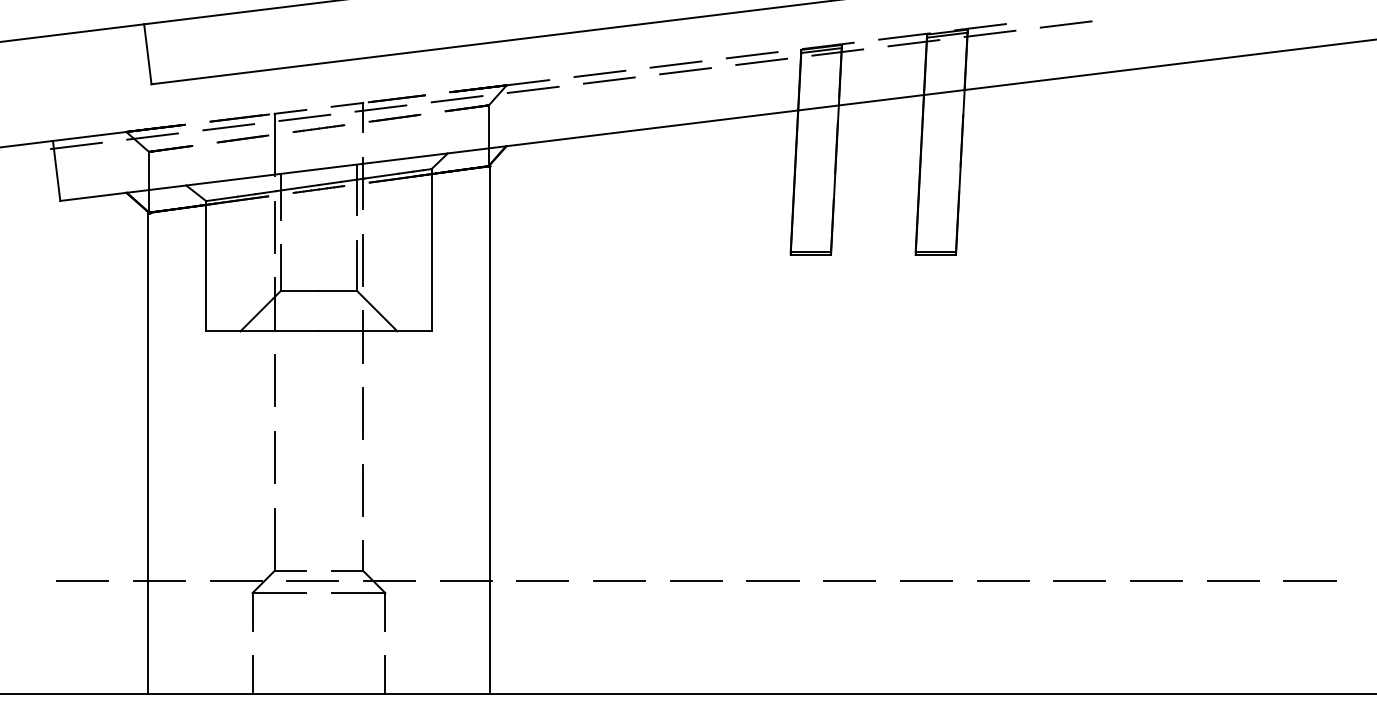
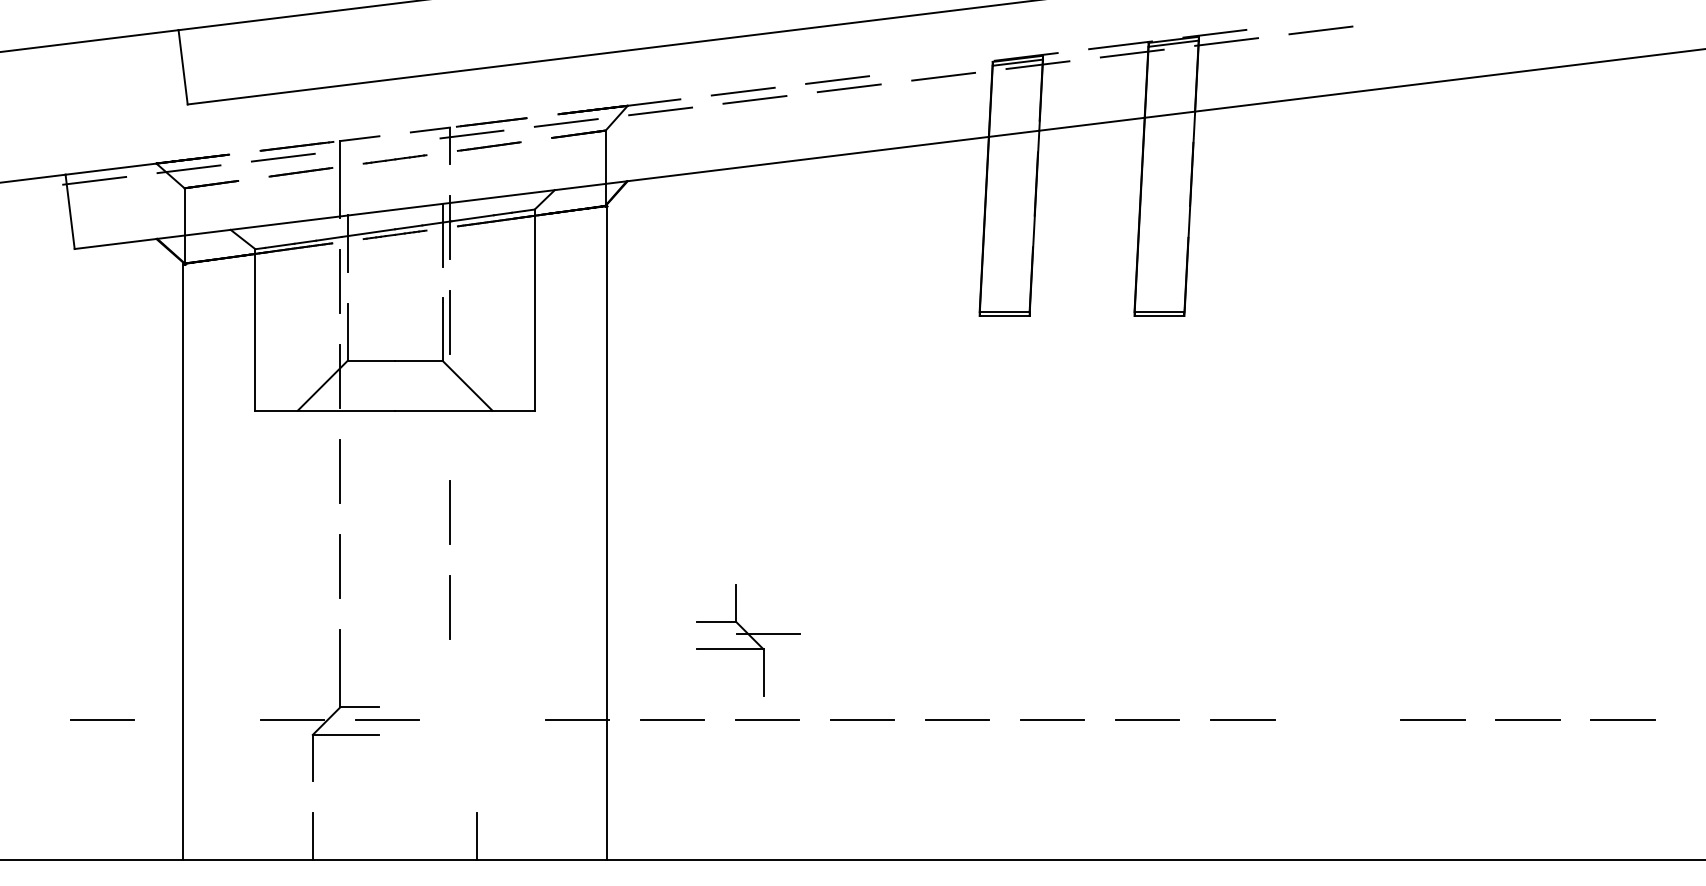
line: (751, 55) -> (931, 68), removed
line: (304, 117) -> (377, 145), removed
line: (363, 336) -> (450, 416), removed
line: (158, 581) -> (196, 720), removed
line: (1079, 581) -> (1337, 720), removed
part: (373, 585) -> (748, 640), moved

